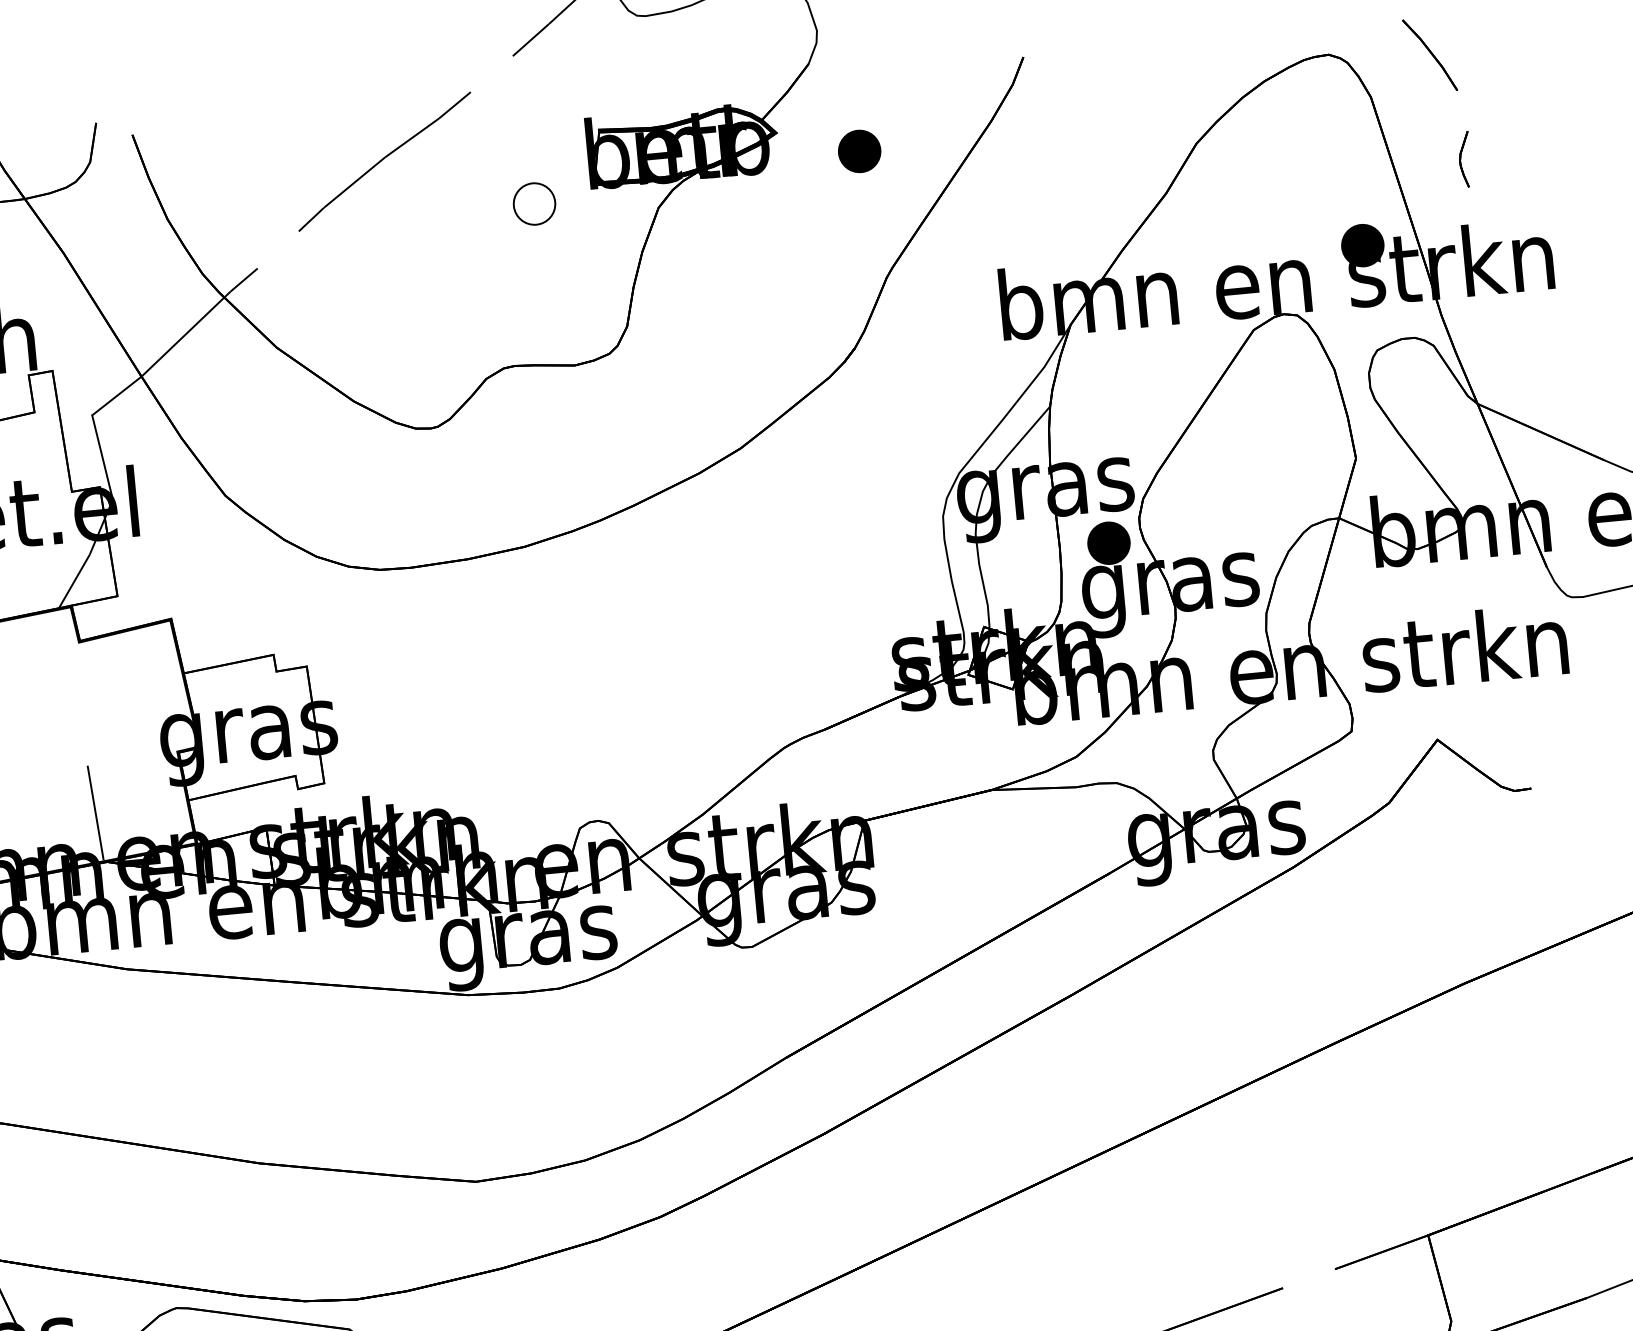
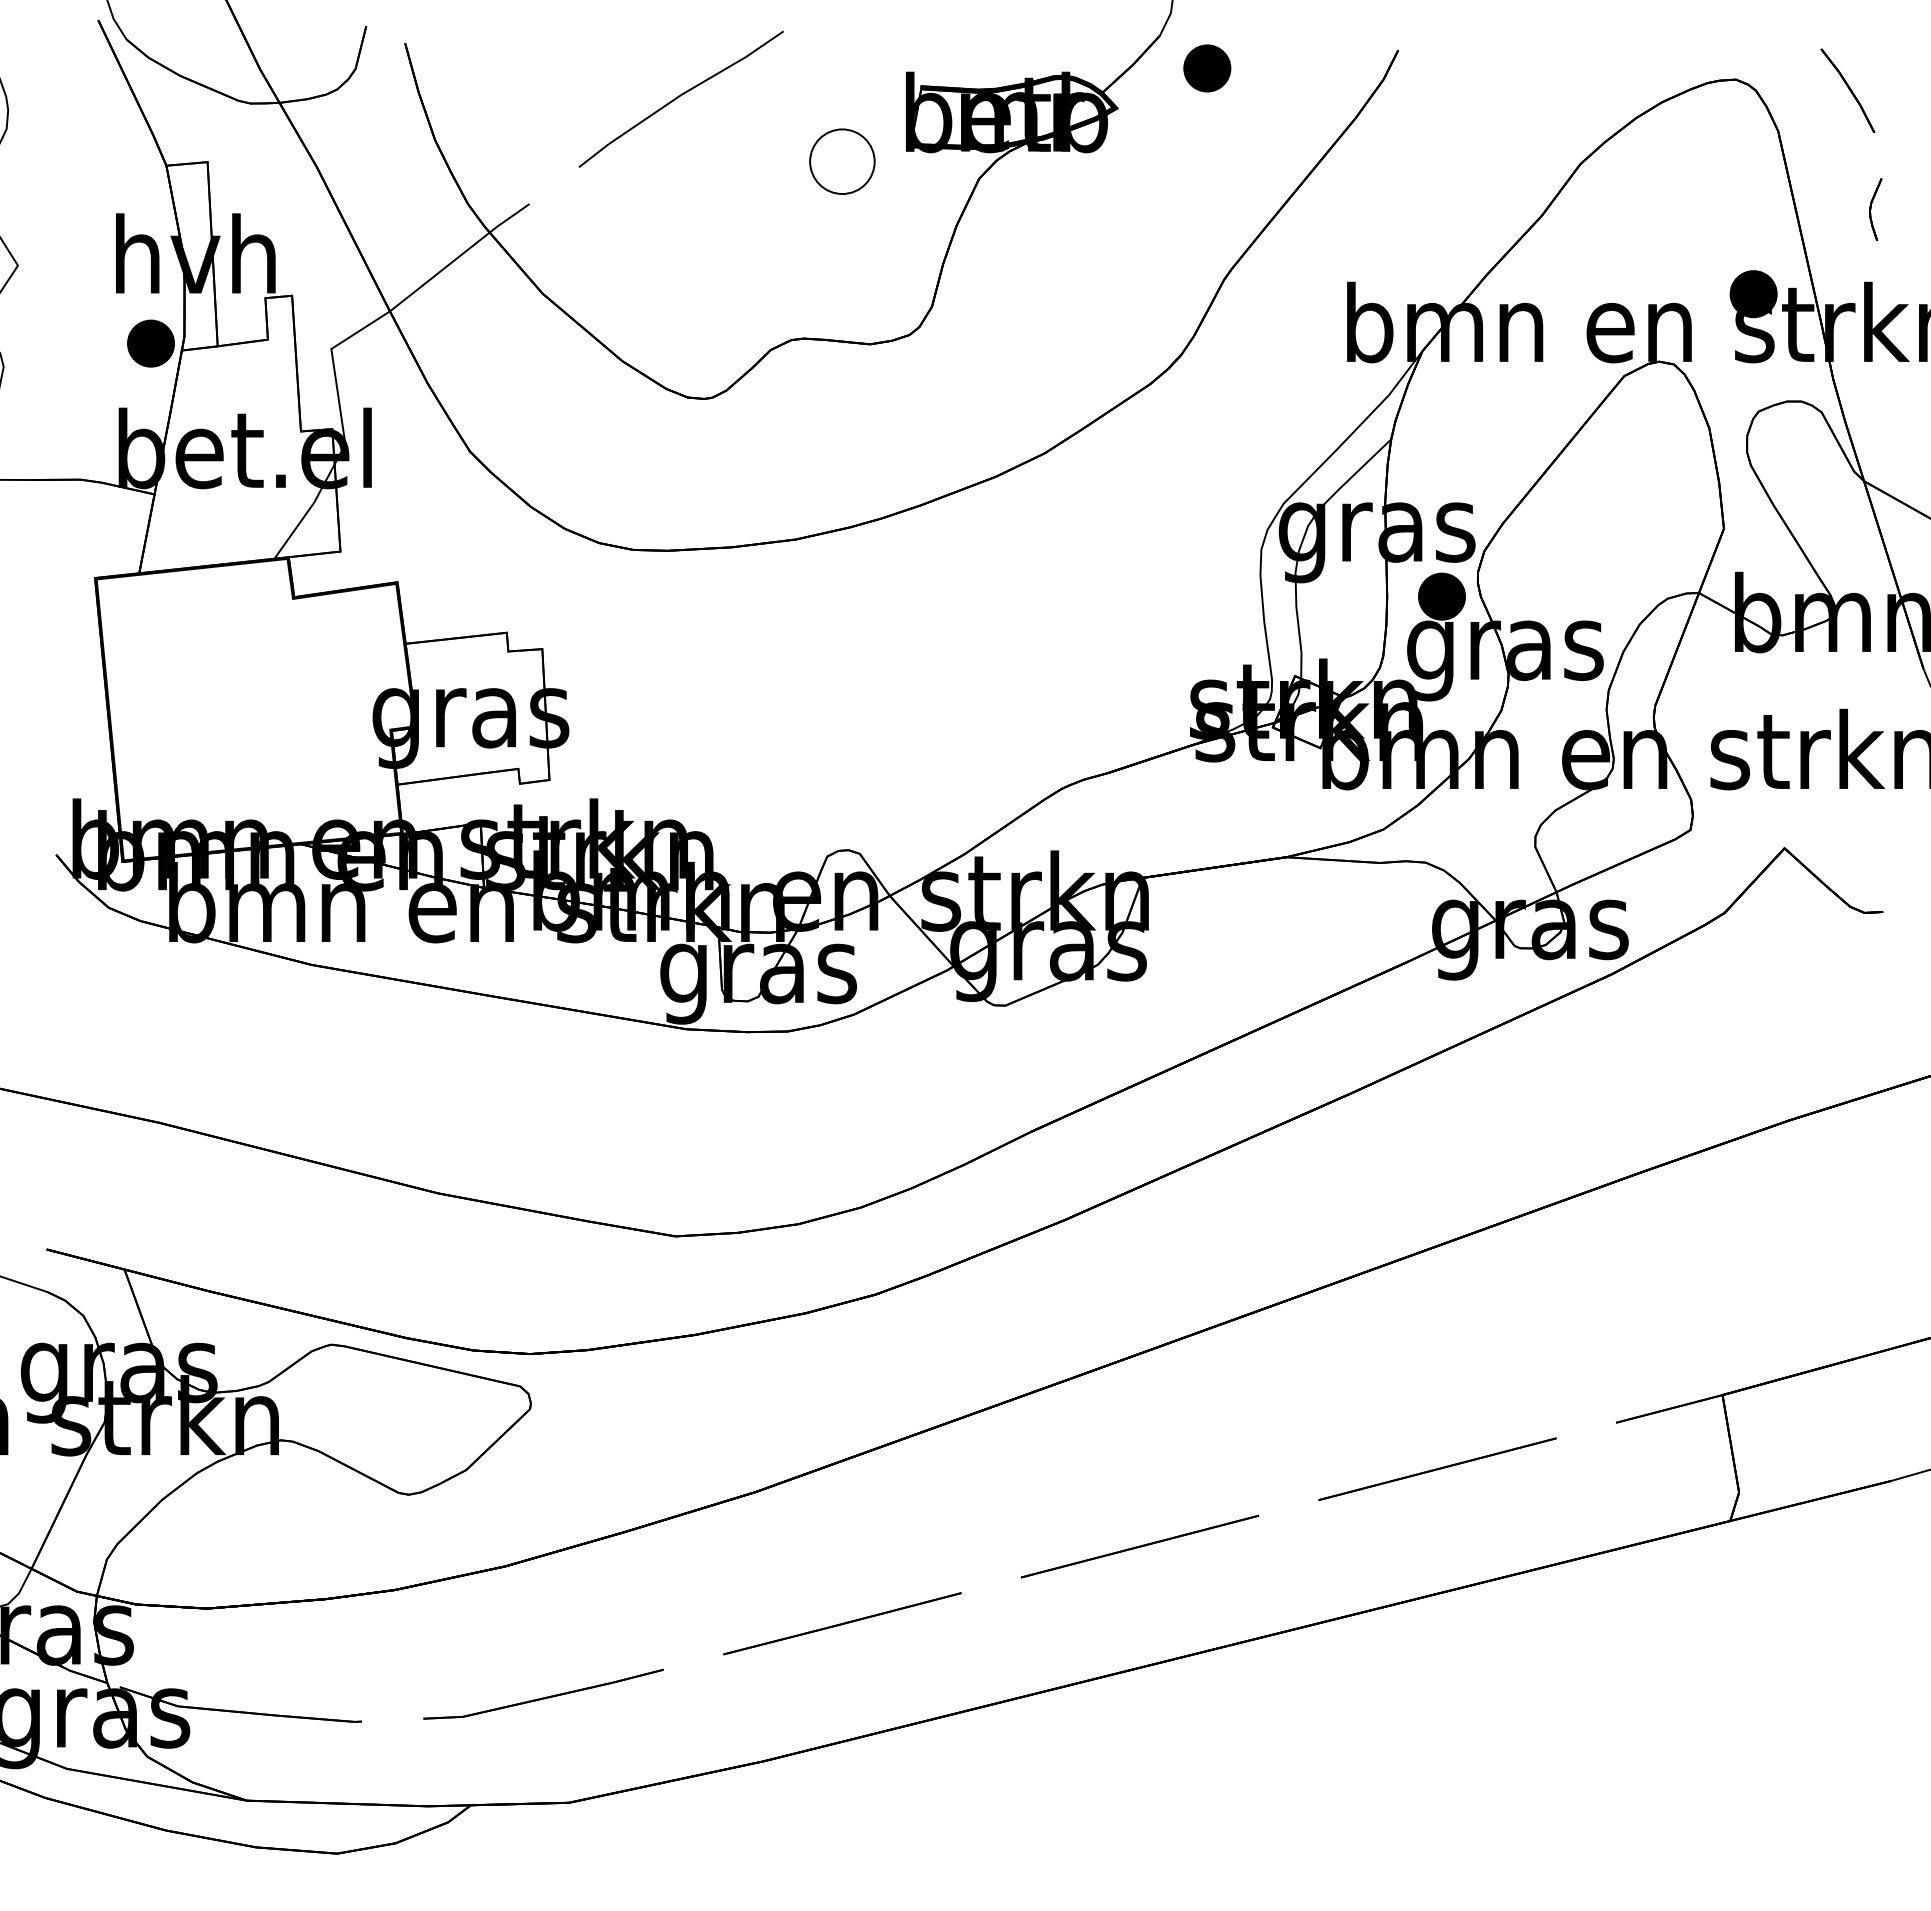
part: (859, 151) -> (1207, 68), moved
part: (534, 203) -> (842, 161), size x1.4
line: (95, 812) -> (293, 788), removed

